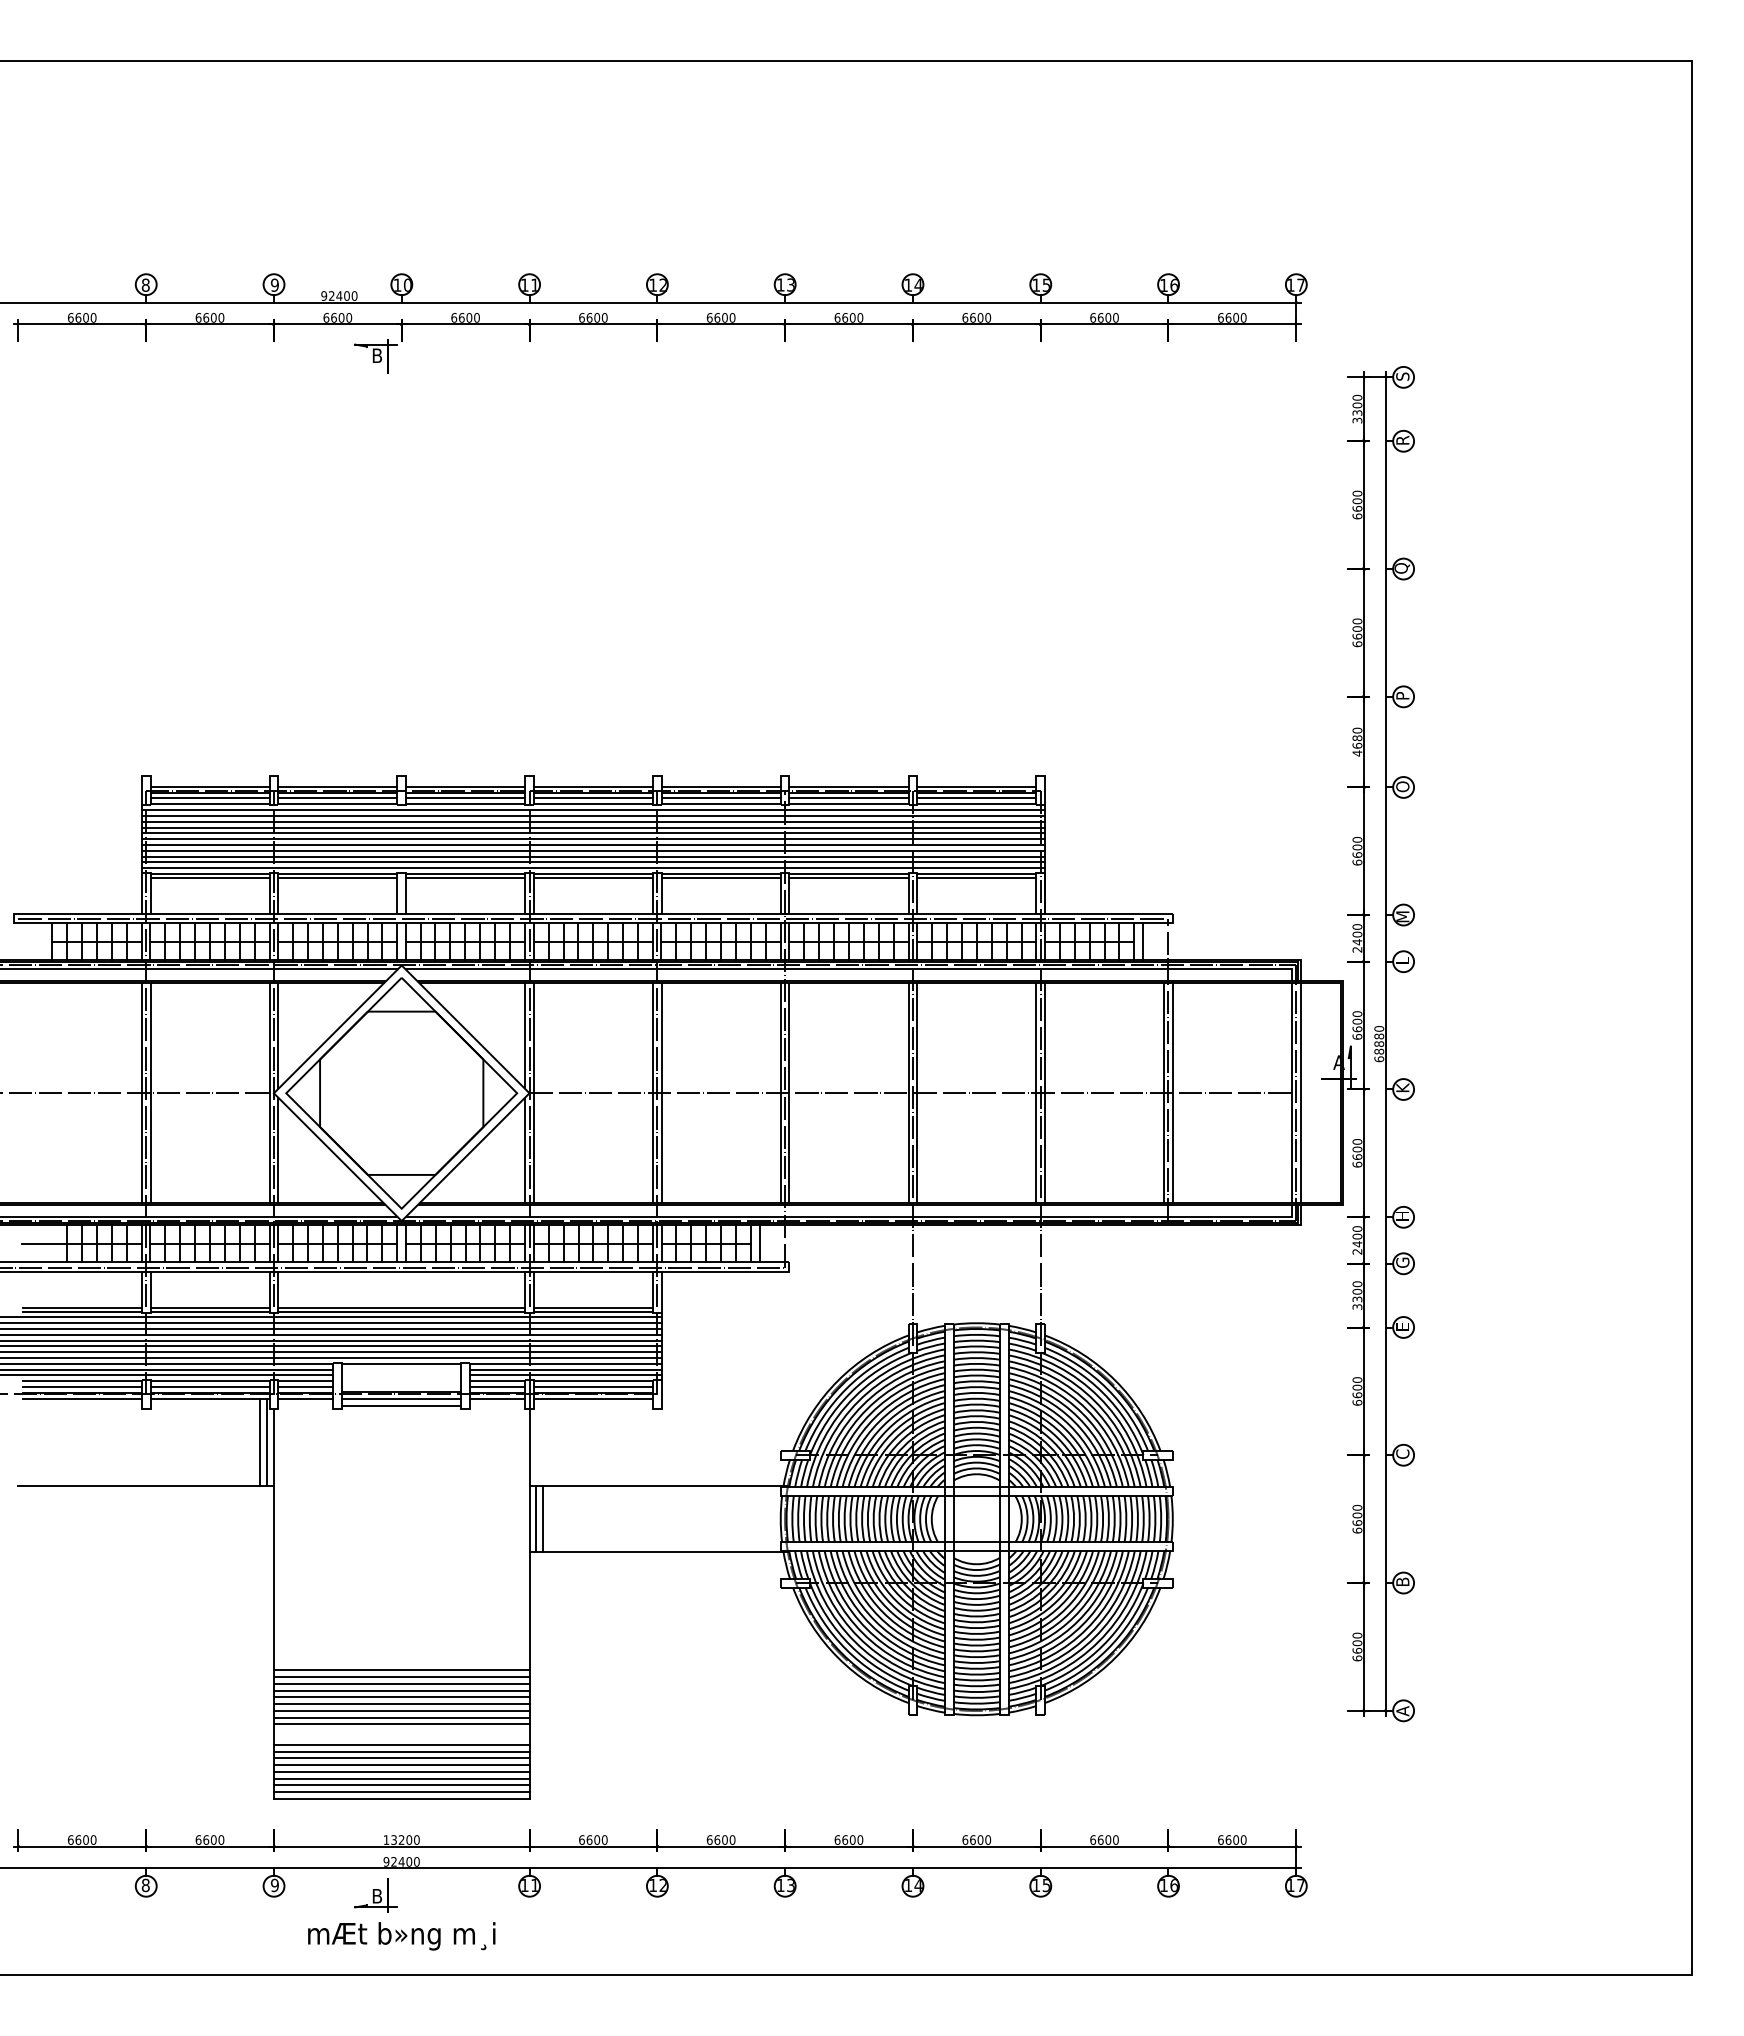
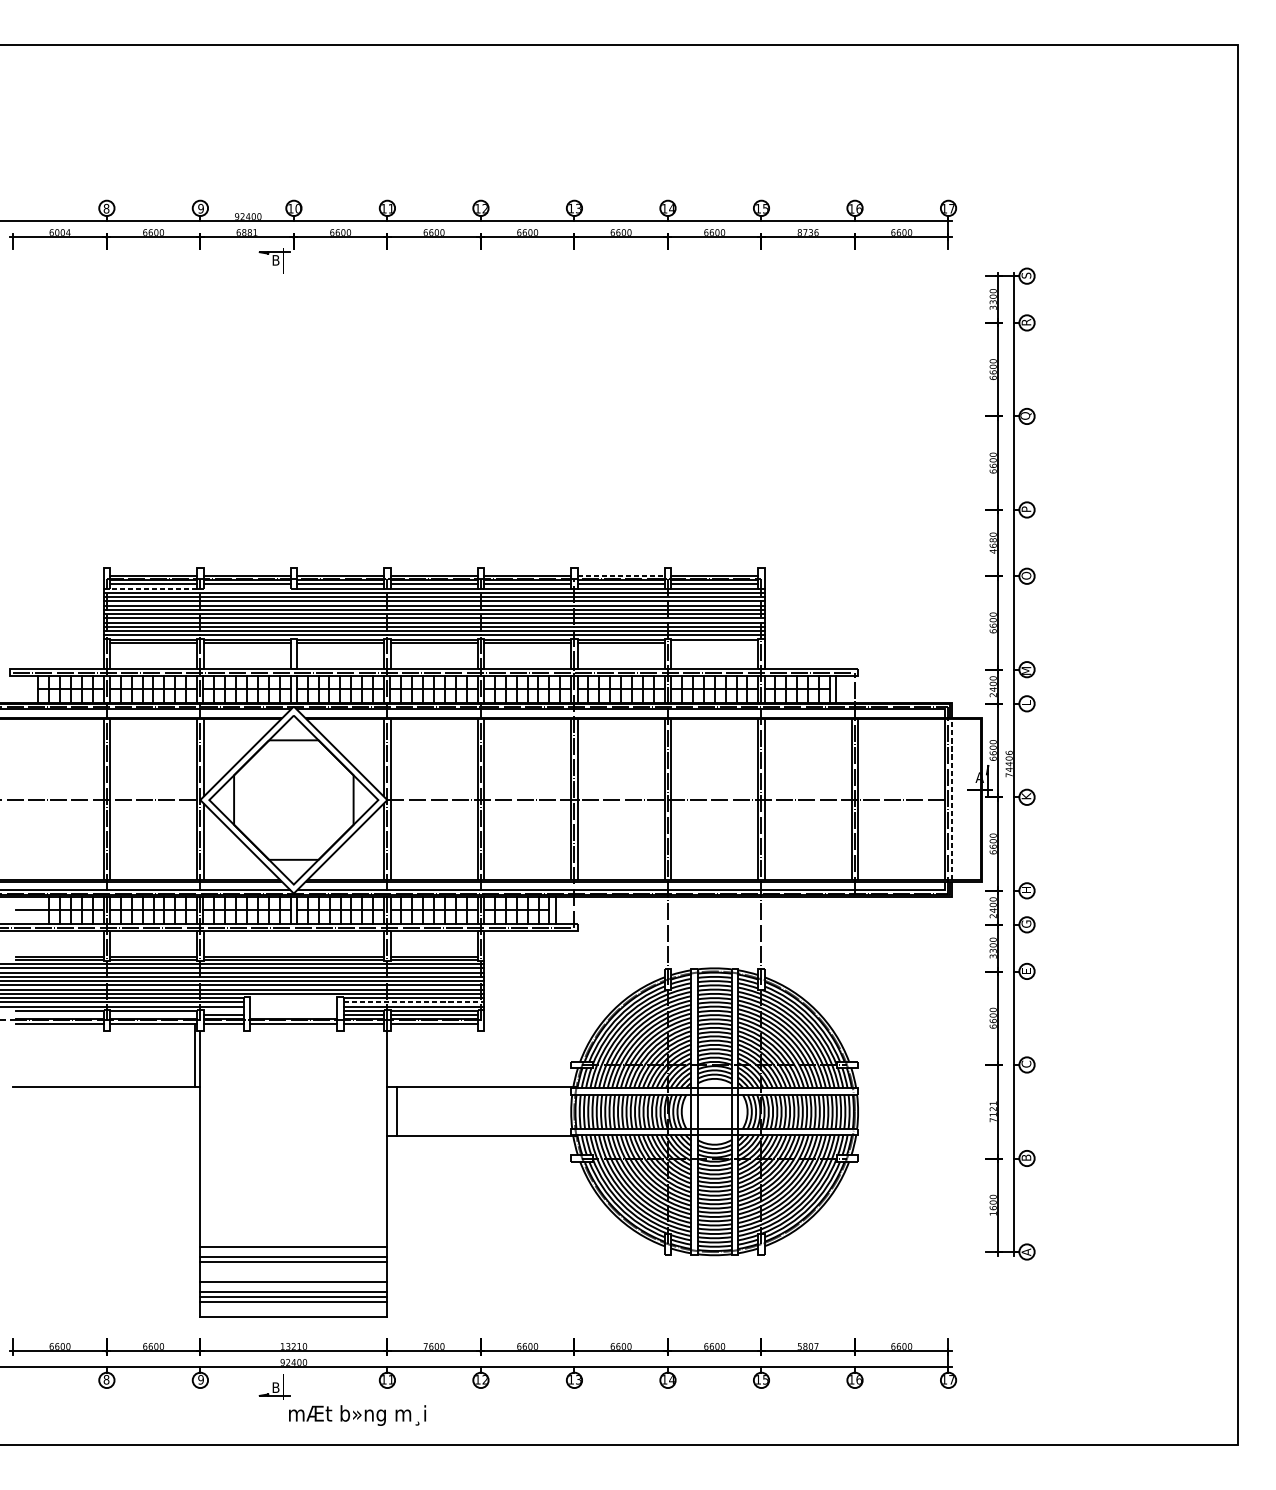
text: (85, 317) -> (62, 232), 6600 -> 6004
text: (341, 317) -> (249, 232), 6600 -> 6881
text: (1104, 317) -> (808, 232), 6600 -> 8736
line: (848, 786) -> (620, 575), solid -> dashed
line: (210, 804) -> (153, 588), solid -> dashed
line: (337, 804) -> (246, 588), removed
line: (976, 878) -> (714, 642), removed
text: (1379, 1044) -> (1009, 764), 68880 -> 74406
line: (1300, 1092) -> (951, 799), solid -> dashed
line: (401, 1363) -> (293, 997), removed
line: (565, 1369) -> (413, 1002), solid -> dashed
line: (305, 1381) -> (223, 1011), removed
line: (81, 1387) -> (59, 1015), removed
line: (209, 1387) -> (153, 1015), removed
line: (401, 1405) -> (293, 1028), removed
line: (260, 1442) -> (190, 1055), removed
text: (1357, 1518) -> (993, 1111), 6600 -> 7121
line: (536, 1519) -> (392, 1111), removed
text: (1357, 1658) -> (993, 1213), 6600 -> 1600
line: (401, 1670) -> (293, 1222), removed
line: (401, 1677) -> (293, 1227), removed
line: (401, 1683) -> (293, 1232), removed
line: (401, 1690) -> (293, 1237), removed
line: (401, 1697) -> (293, 1242), removed
line: (401, 1710) -> (293, 1251), removed
line: (401, 1744) -> (293, 1276), removed
line: (401, 1758) -> (293, 1286), removed
line: (401, 1785) -> (293, 1306), removed
line: (401, 1792) -> (293, 1311), removed
text: (409, 1839) -> (299, 1346), 13200 -> 13210
text: (581, 1839) -> (425, 1346), 6600 -> 7600
text: (1104, 1839) -> (808, 1346), 6600 -> 5807
text: (401, 1936) -> (357, 1415), moved

